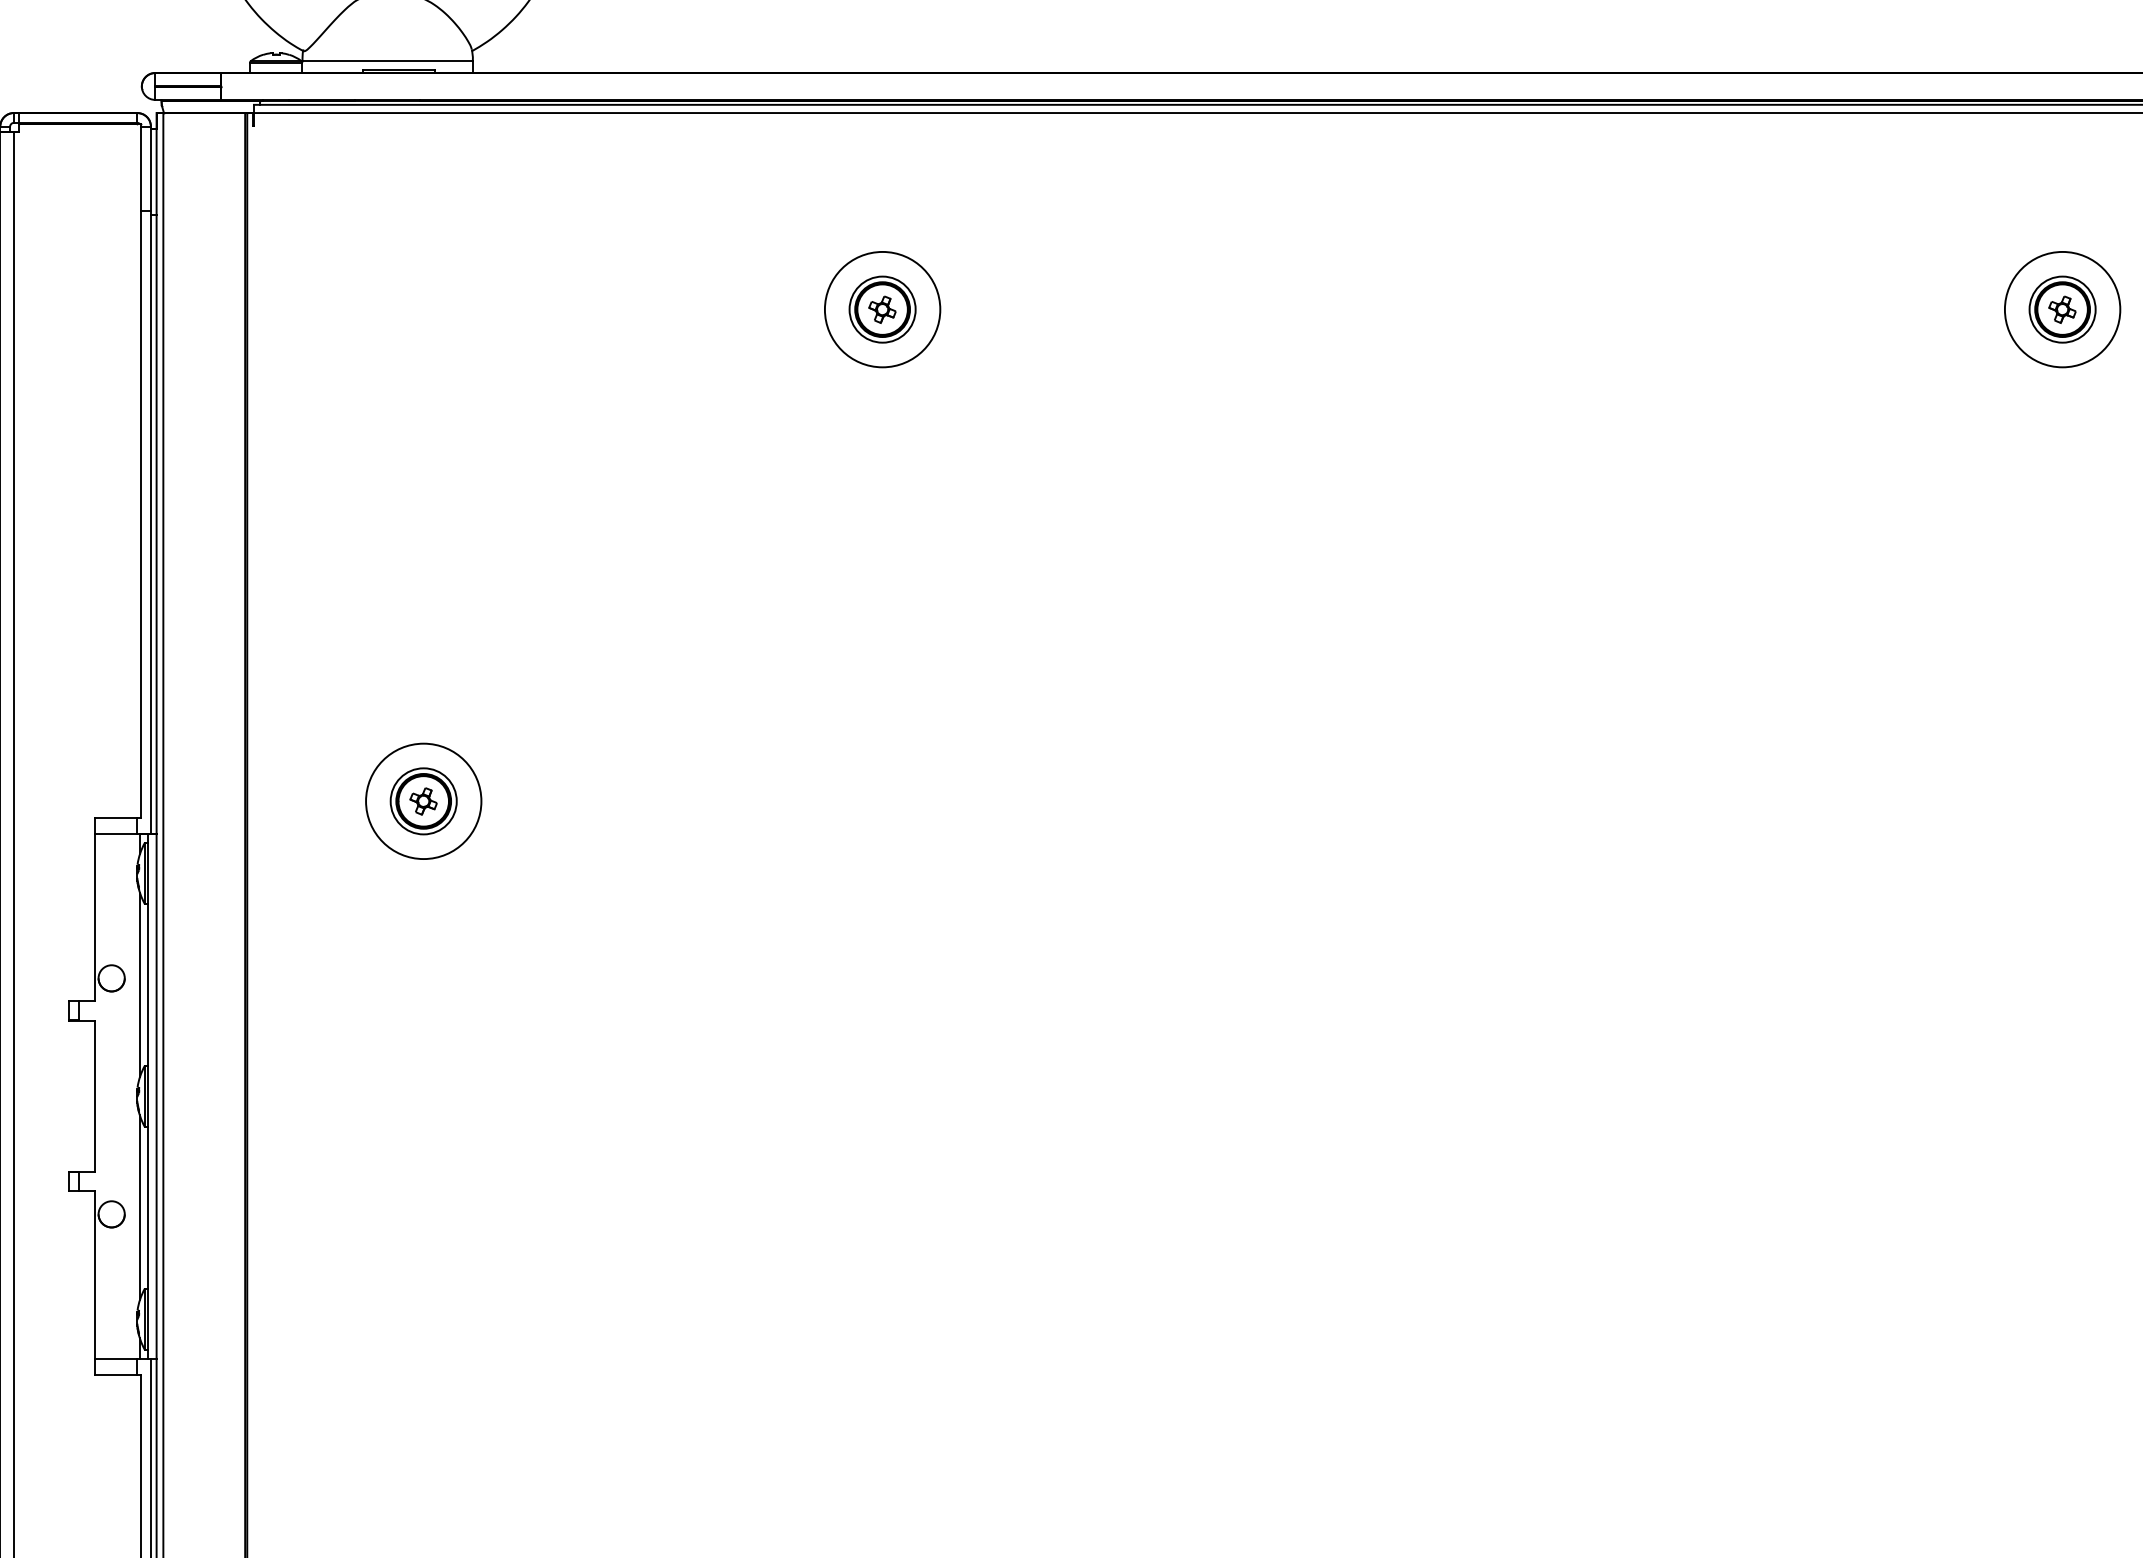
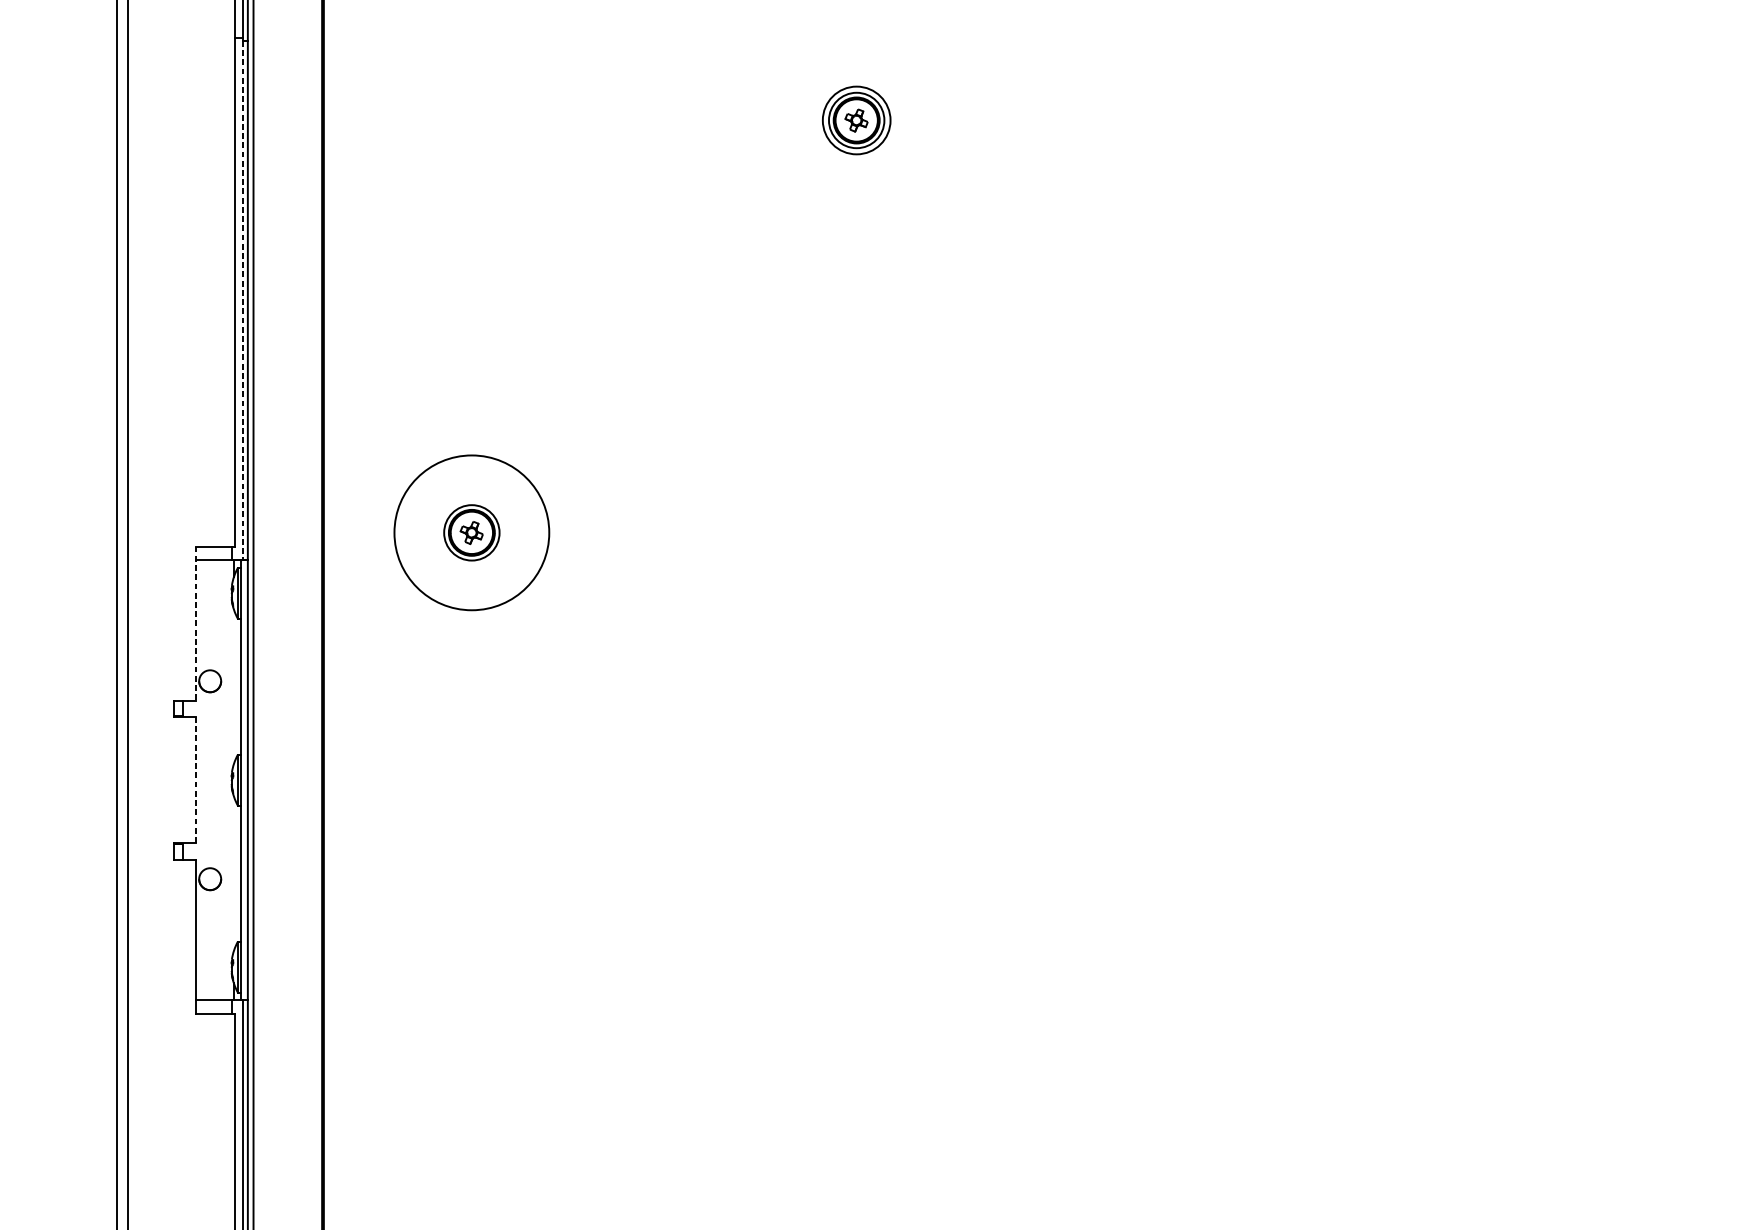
circle: (882, 309) -> (856, 120), size x0.7
line: (151, 524) -> (243, 300), solid -> dashed
circle: (423, 801) -> (471, 532), size x1.6
line: (95, 909) -> (196, 623), solid -> dashed
line: (139, 984) -> (233, 686), removed
line: (95, 1096) -> (196, 780), solid -> dashed
line: (139, 1207) -> (233, 873), removed

